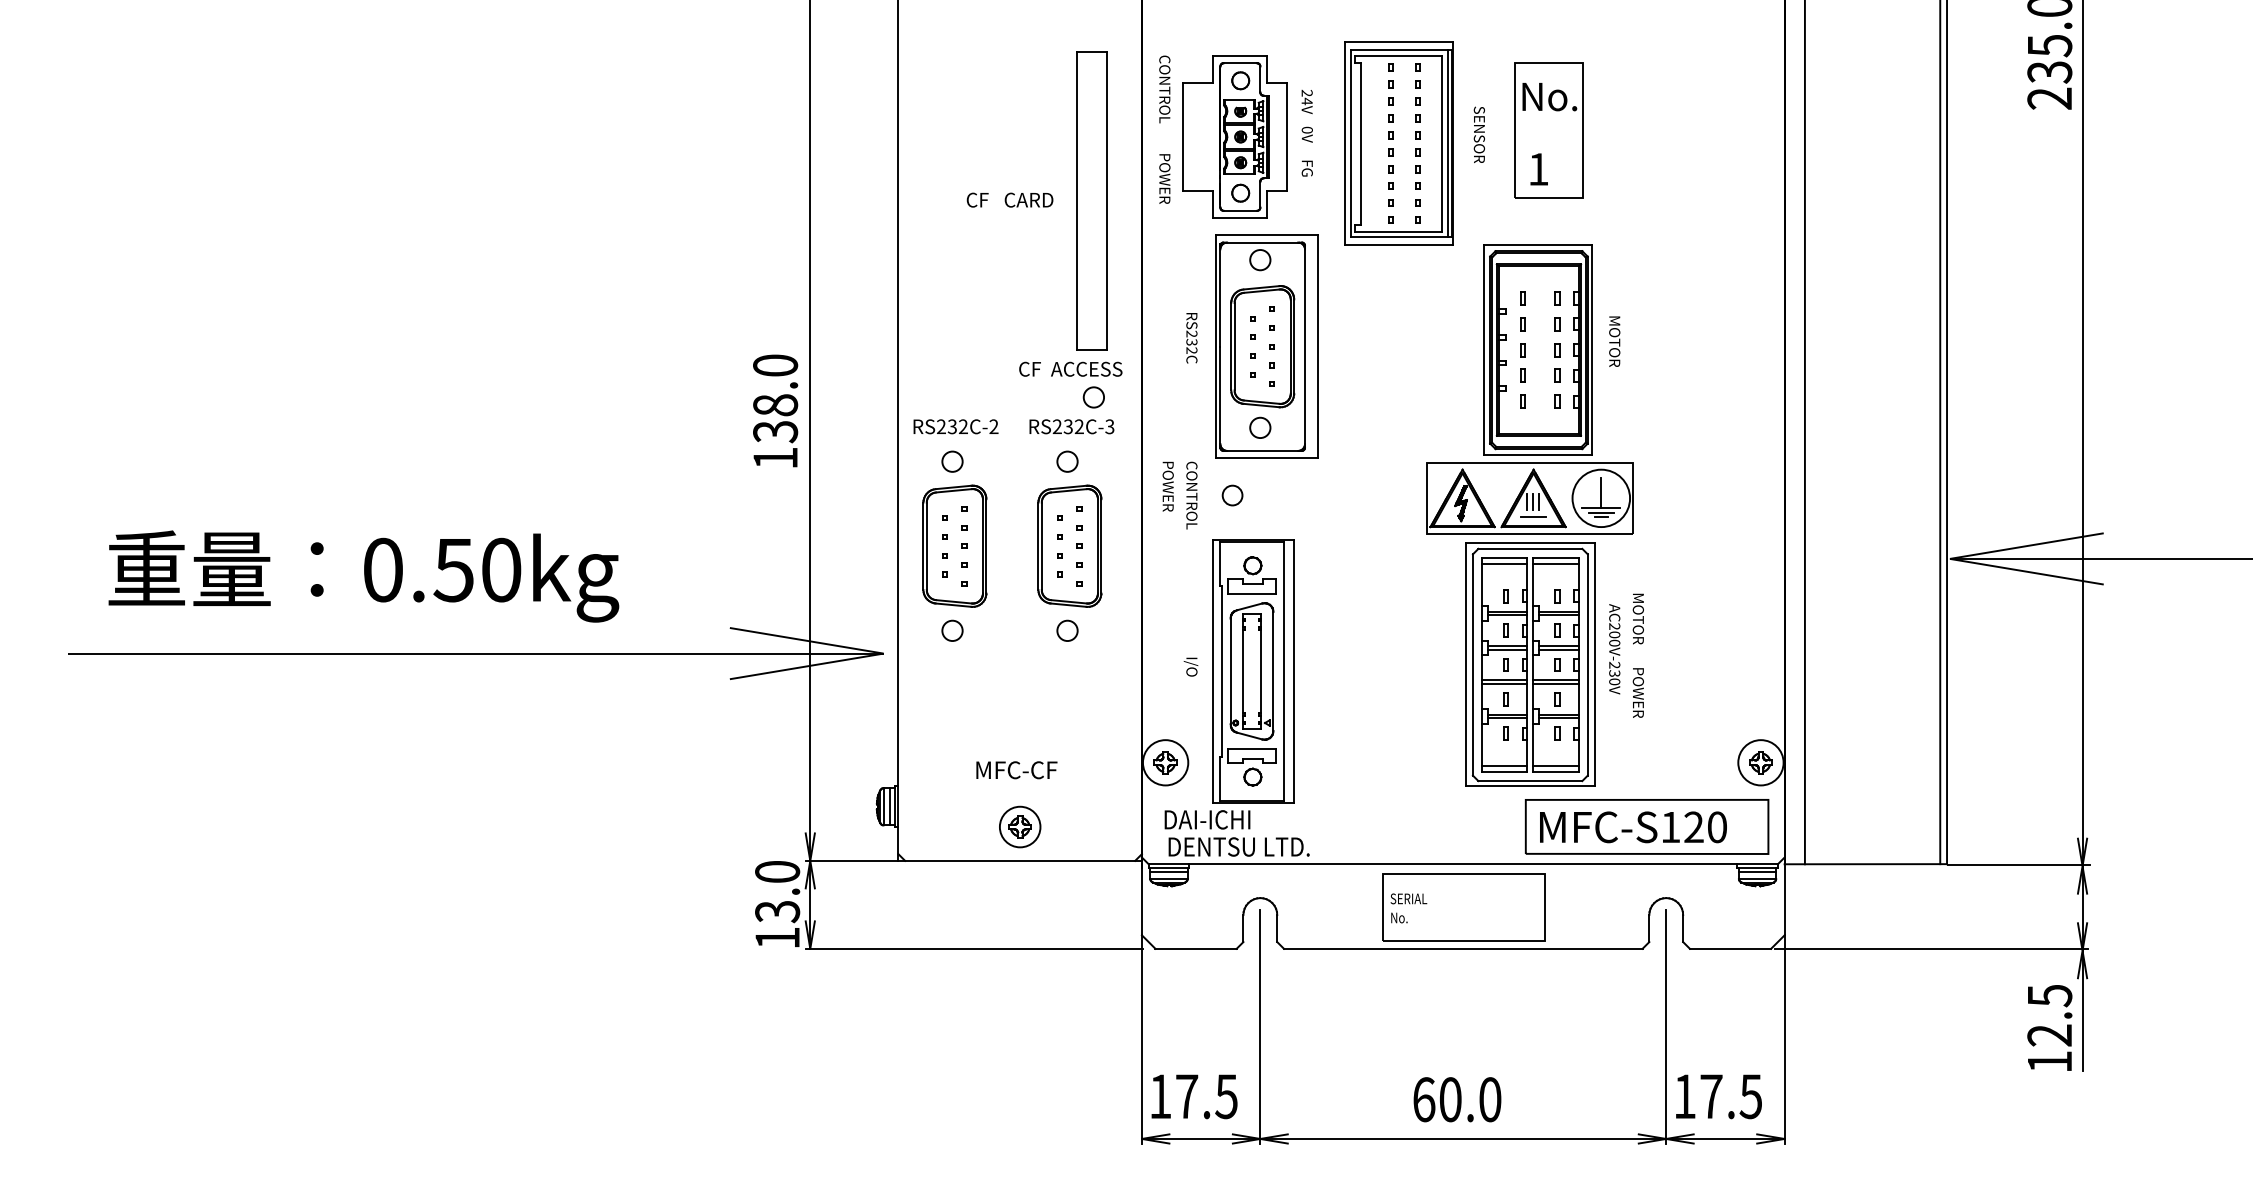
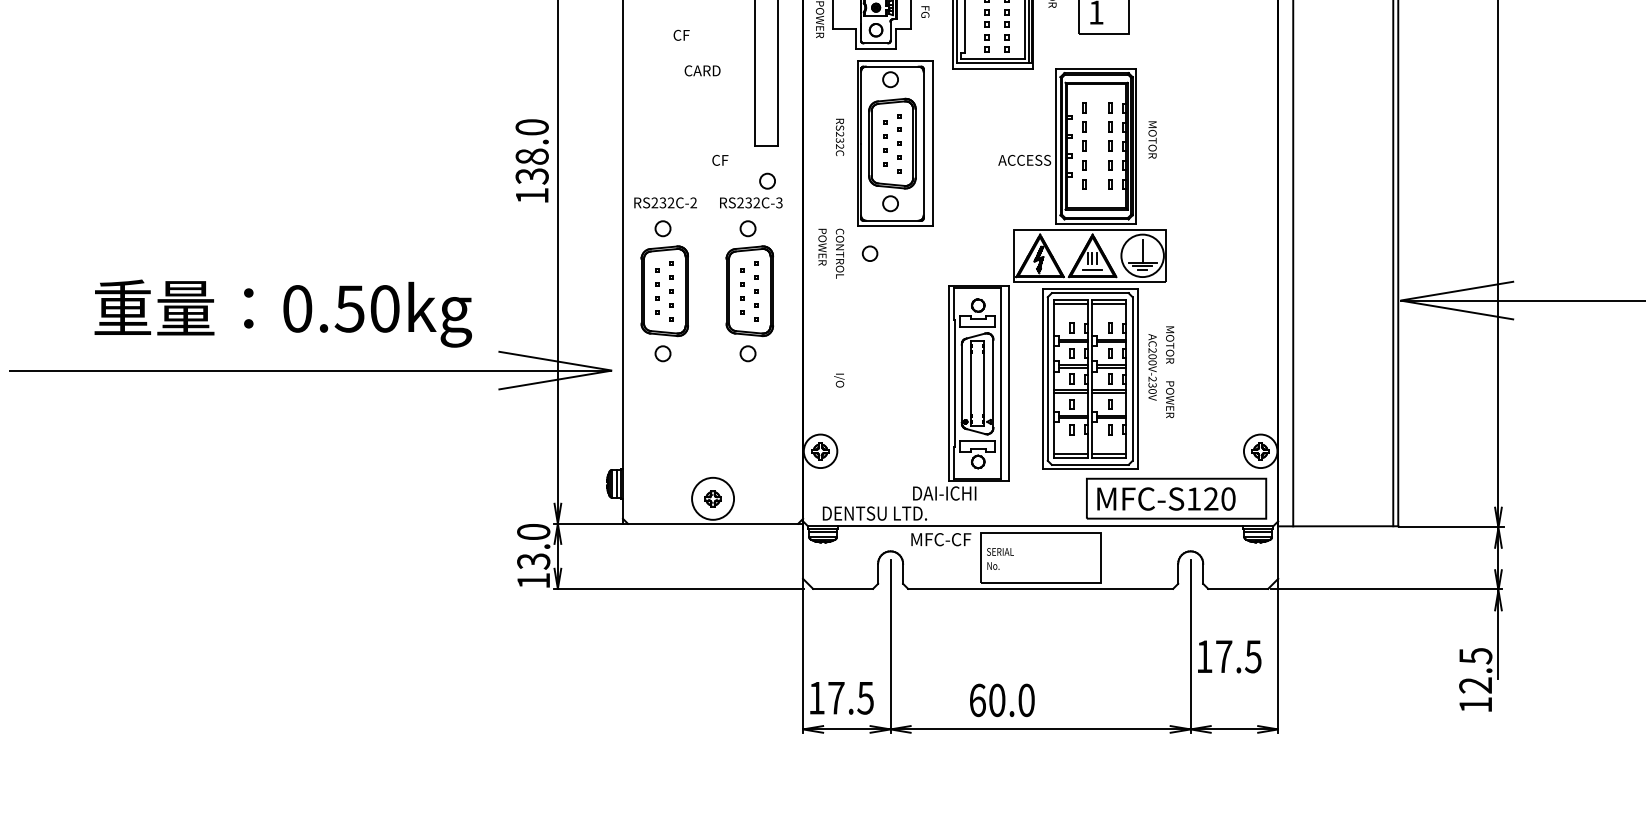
text: (1028, 199) -> (702, 70), moved
text: (1086, 368) -> (1024, 159), moved
text: (775, 410) -> (532, 160), moved
text: (363, 576) -> (283, 313), moved
part: (1229, 684) -> (960, 393), moved
text: (1016, 770) -> (940, 539), moved
circle: (1019, 826) -> (712, 498), size x1.4
text: (2049, 1027) -> (1475, 679), moved
text: (1718, 1096) -> (1229, 656), moved
text: (1457, 1099) -> (1002, 700), moved

